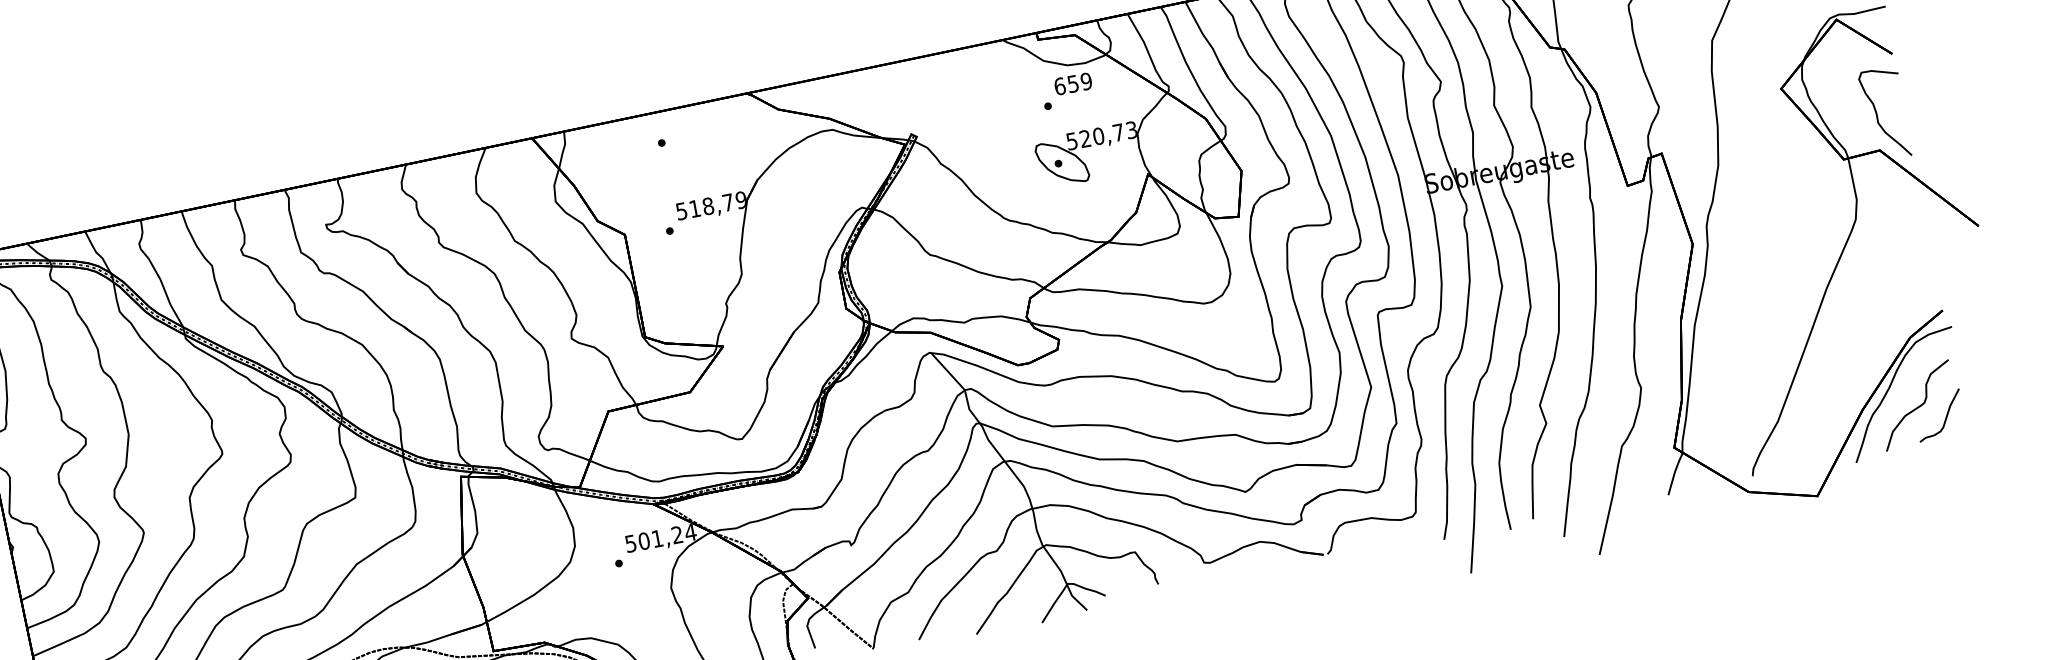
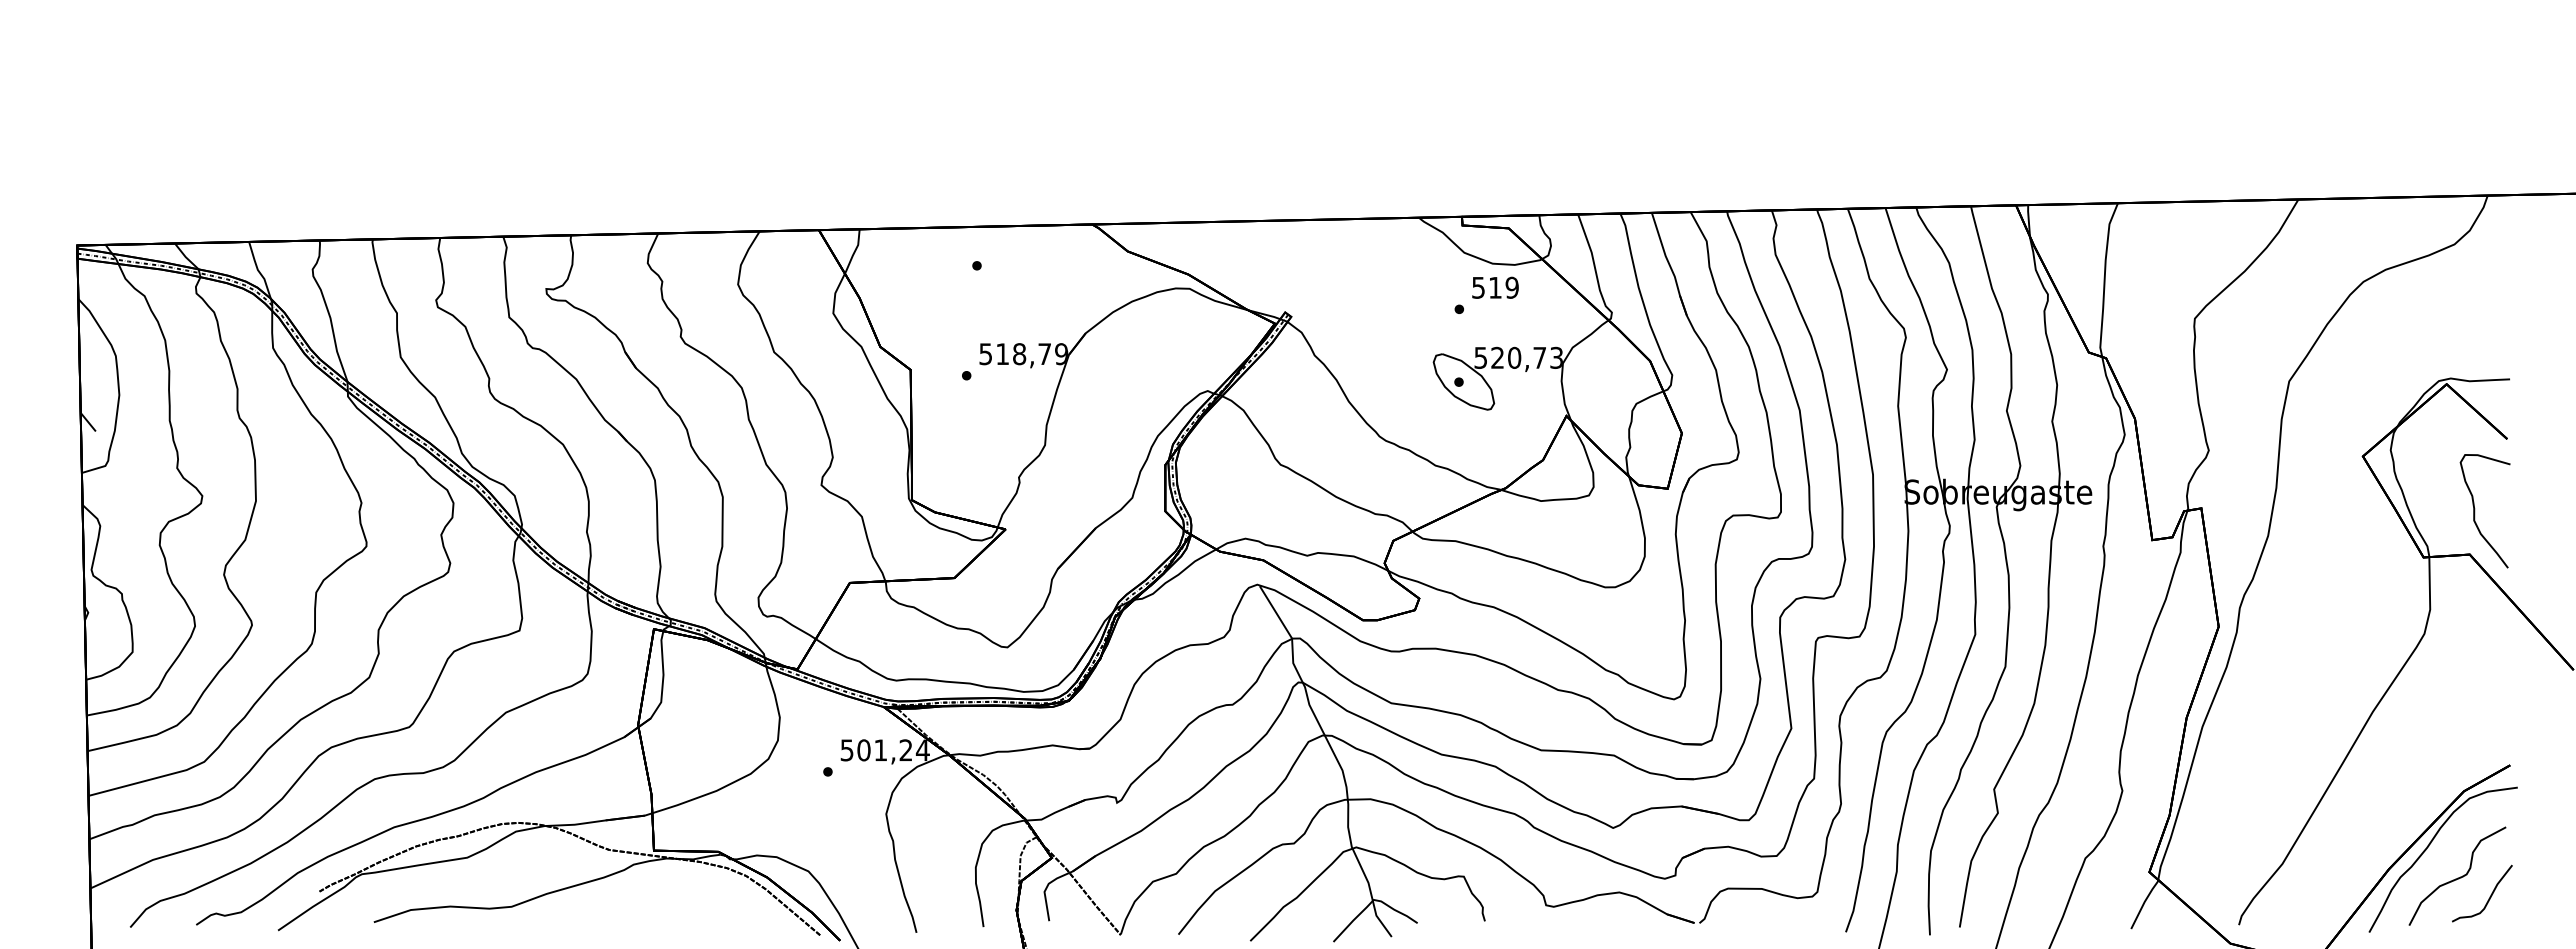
text: (1066, 85) -> (1486, 287), 659 -> 519

